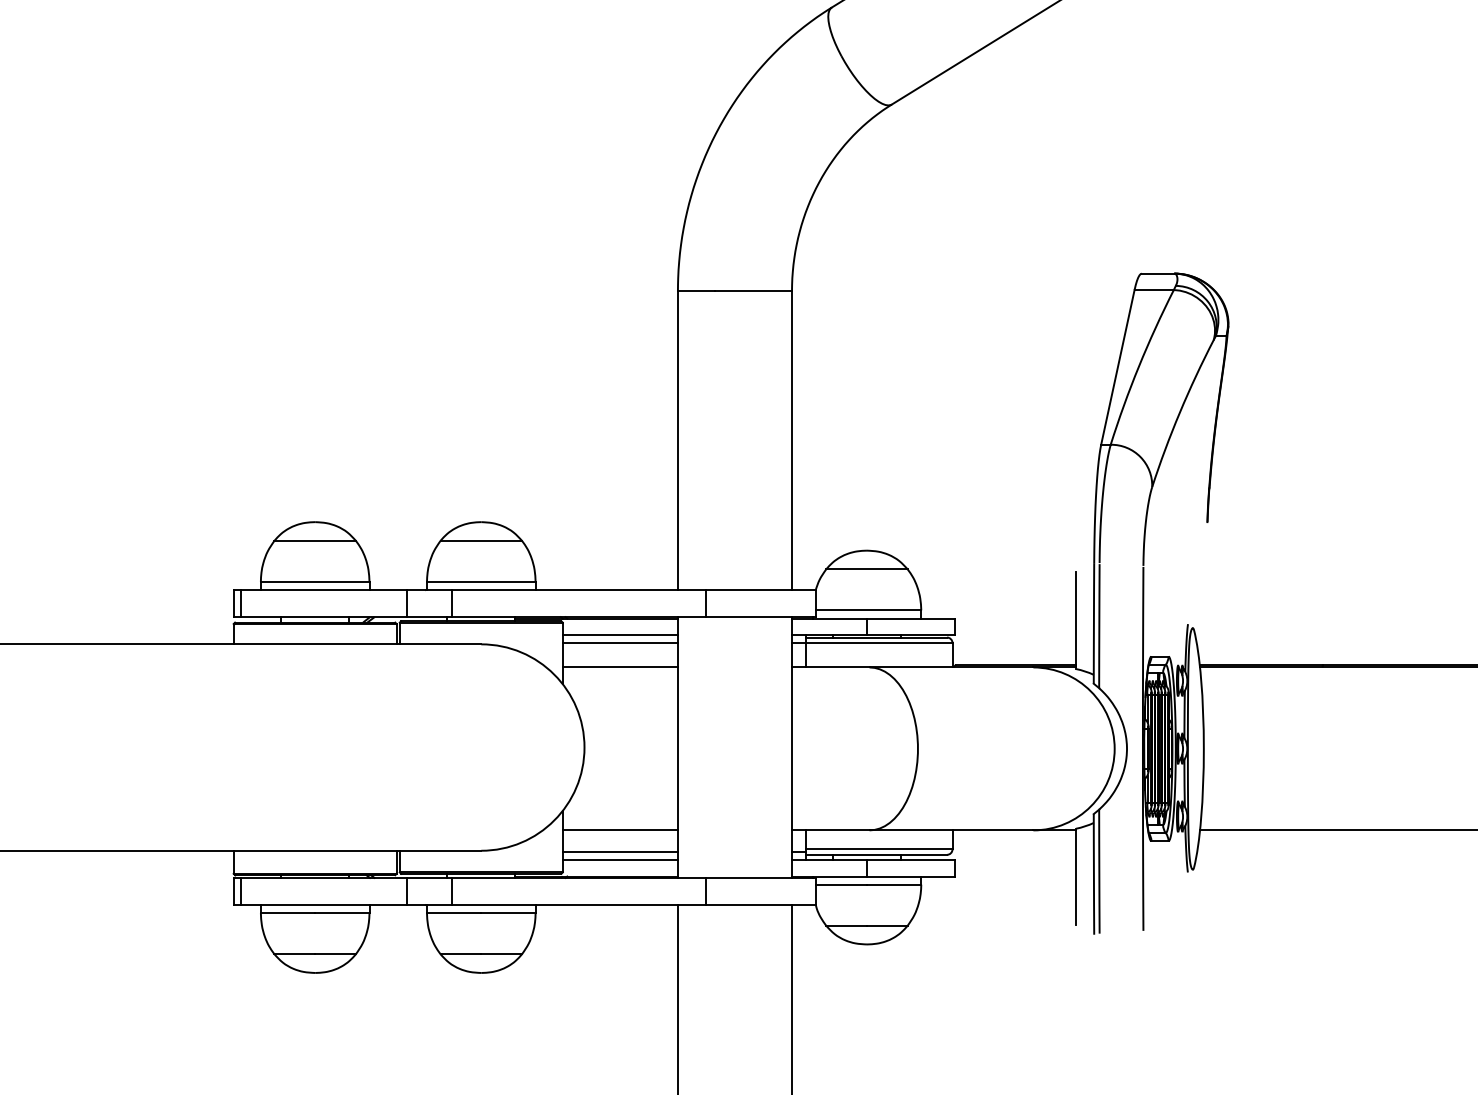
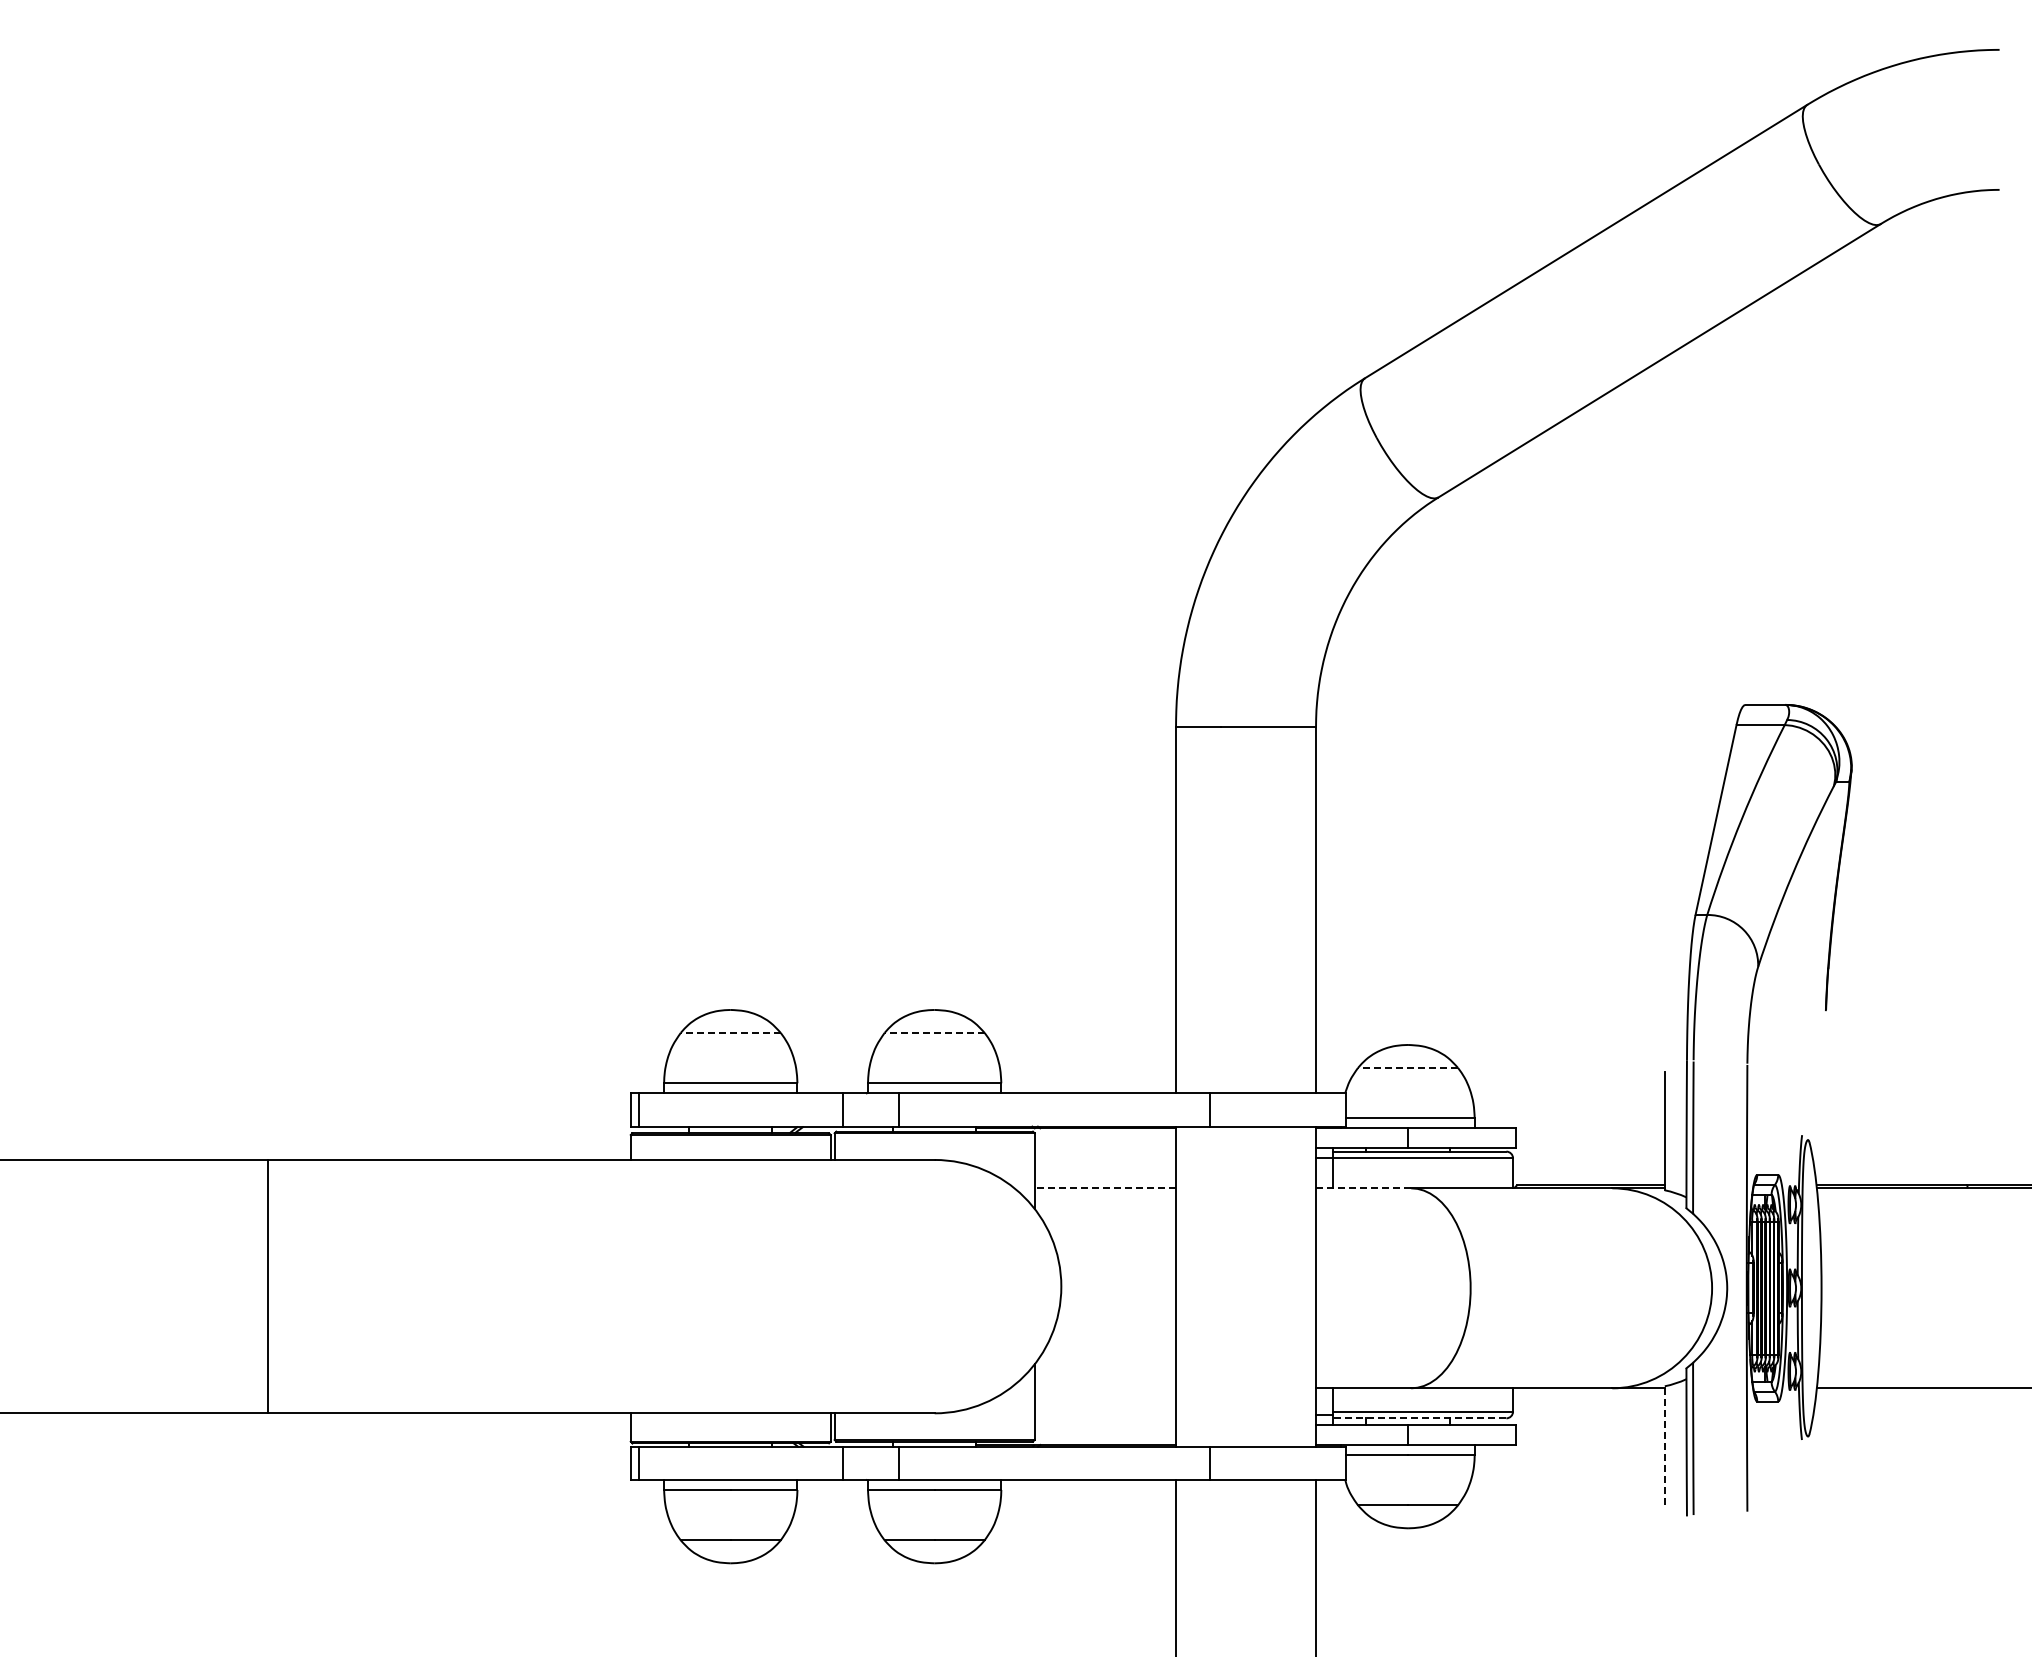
line: (314, 540) -> (730, 1032), solid -> dashed
line: (481, 540) -> (934, 1032), solid -> dashed
line: (866, 569) -> (1407, 1067), solid -> dashed
line: (620, 635) -> (1105, 1148), removed
line: (620, 643) -> (1105, 1158), removed
line: (620, 667) -> (1105, 1188), solid -> dashed
line: (830, 667) -> (1363, 1188), solid -> dashed
line: (620, 830) -> (1105, 1388), removed
line: (620, 851) -> (1105, 1414), removed
line: (876, 854) -> (1419, 1418), solid -> dashed
line: (620, 859) -> (1105, 1424), removed
line: (1075, 876) -> (1664, 1445), solid -> dashed

